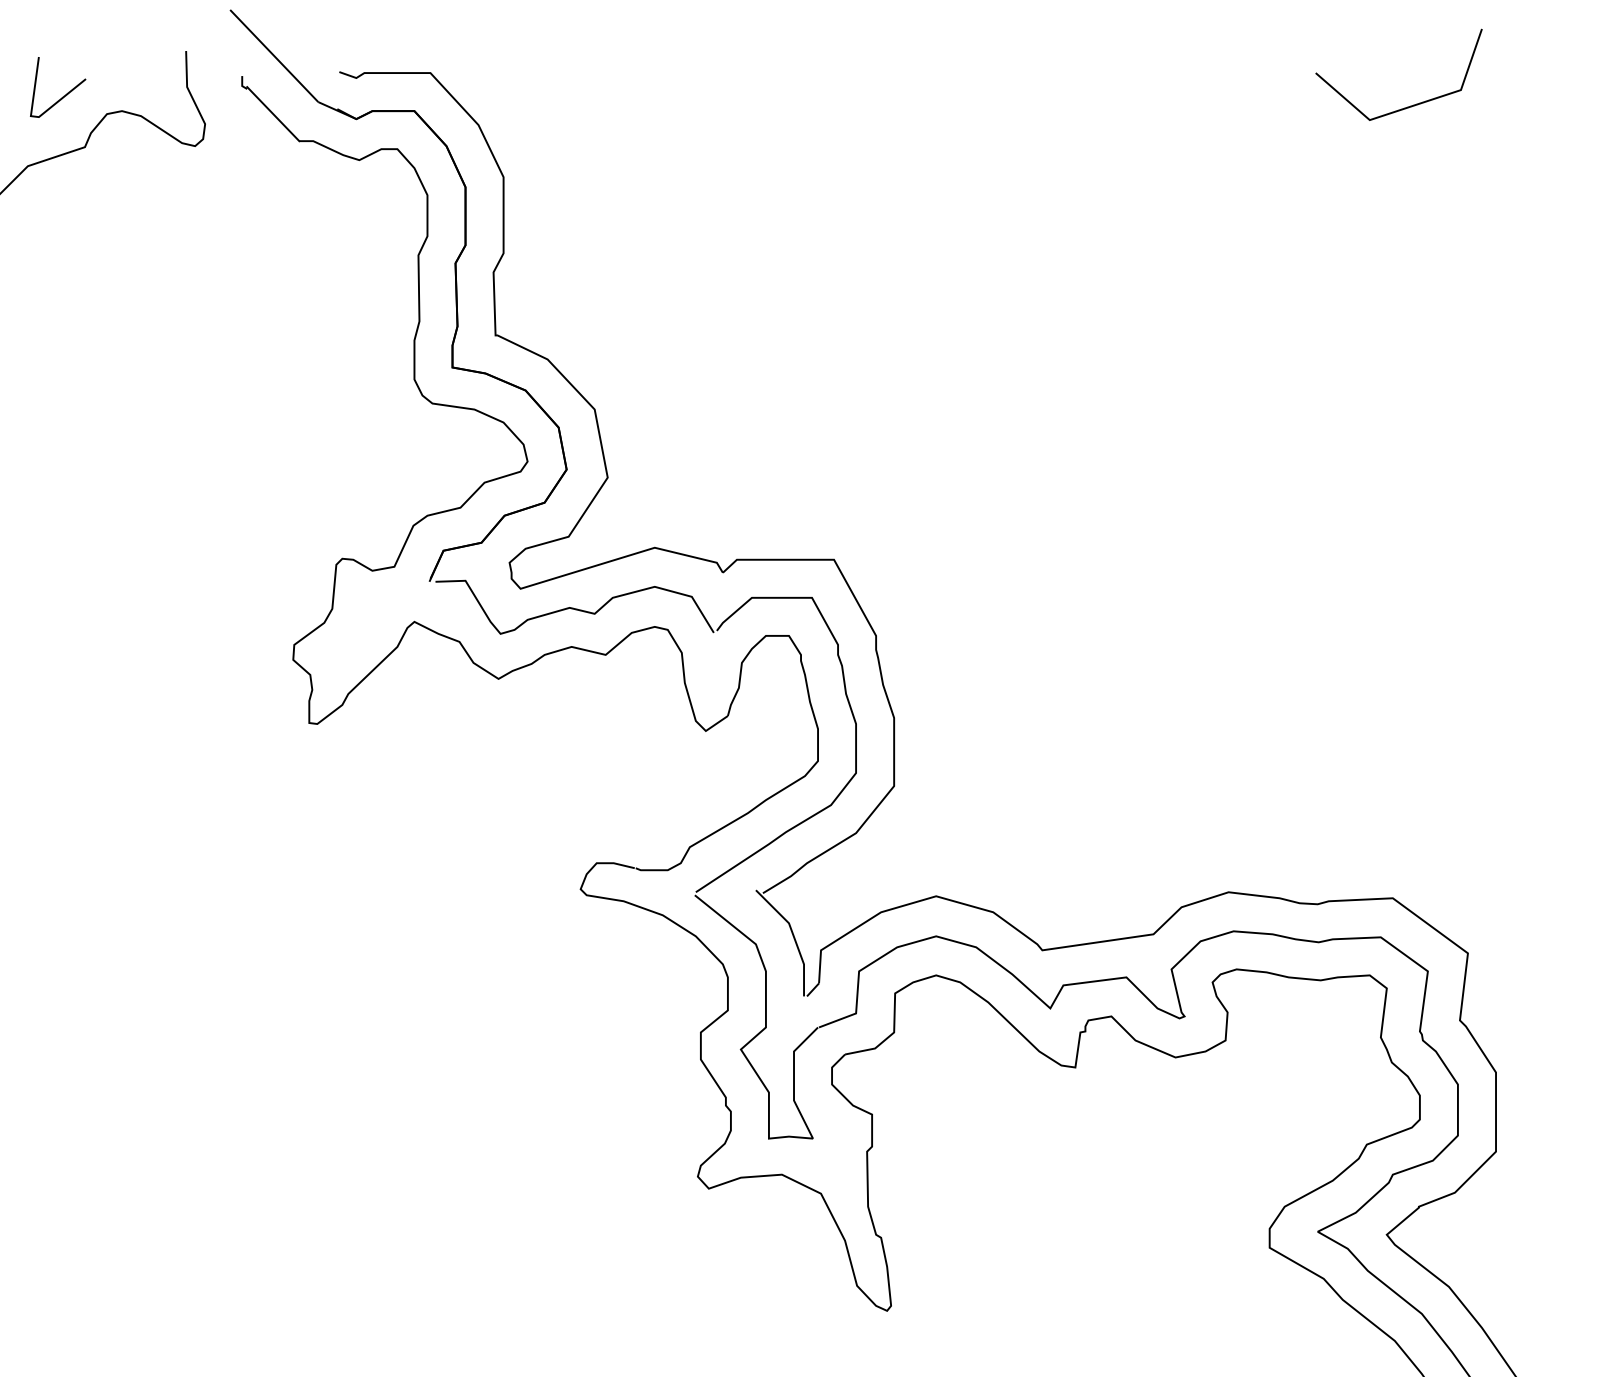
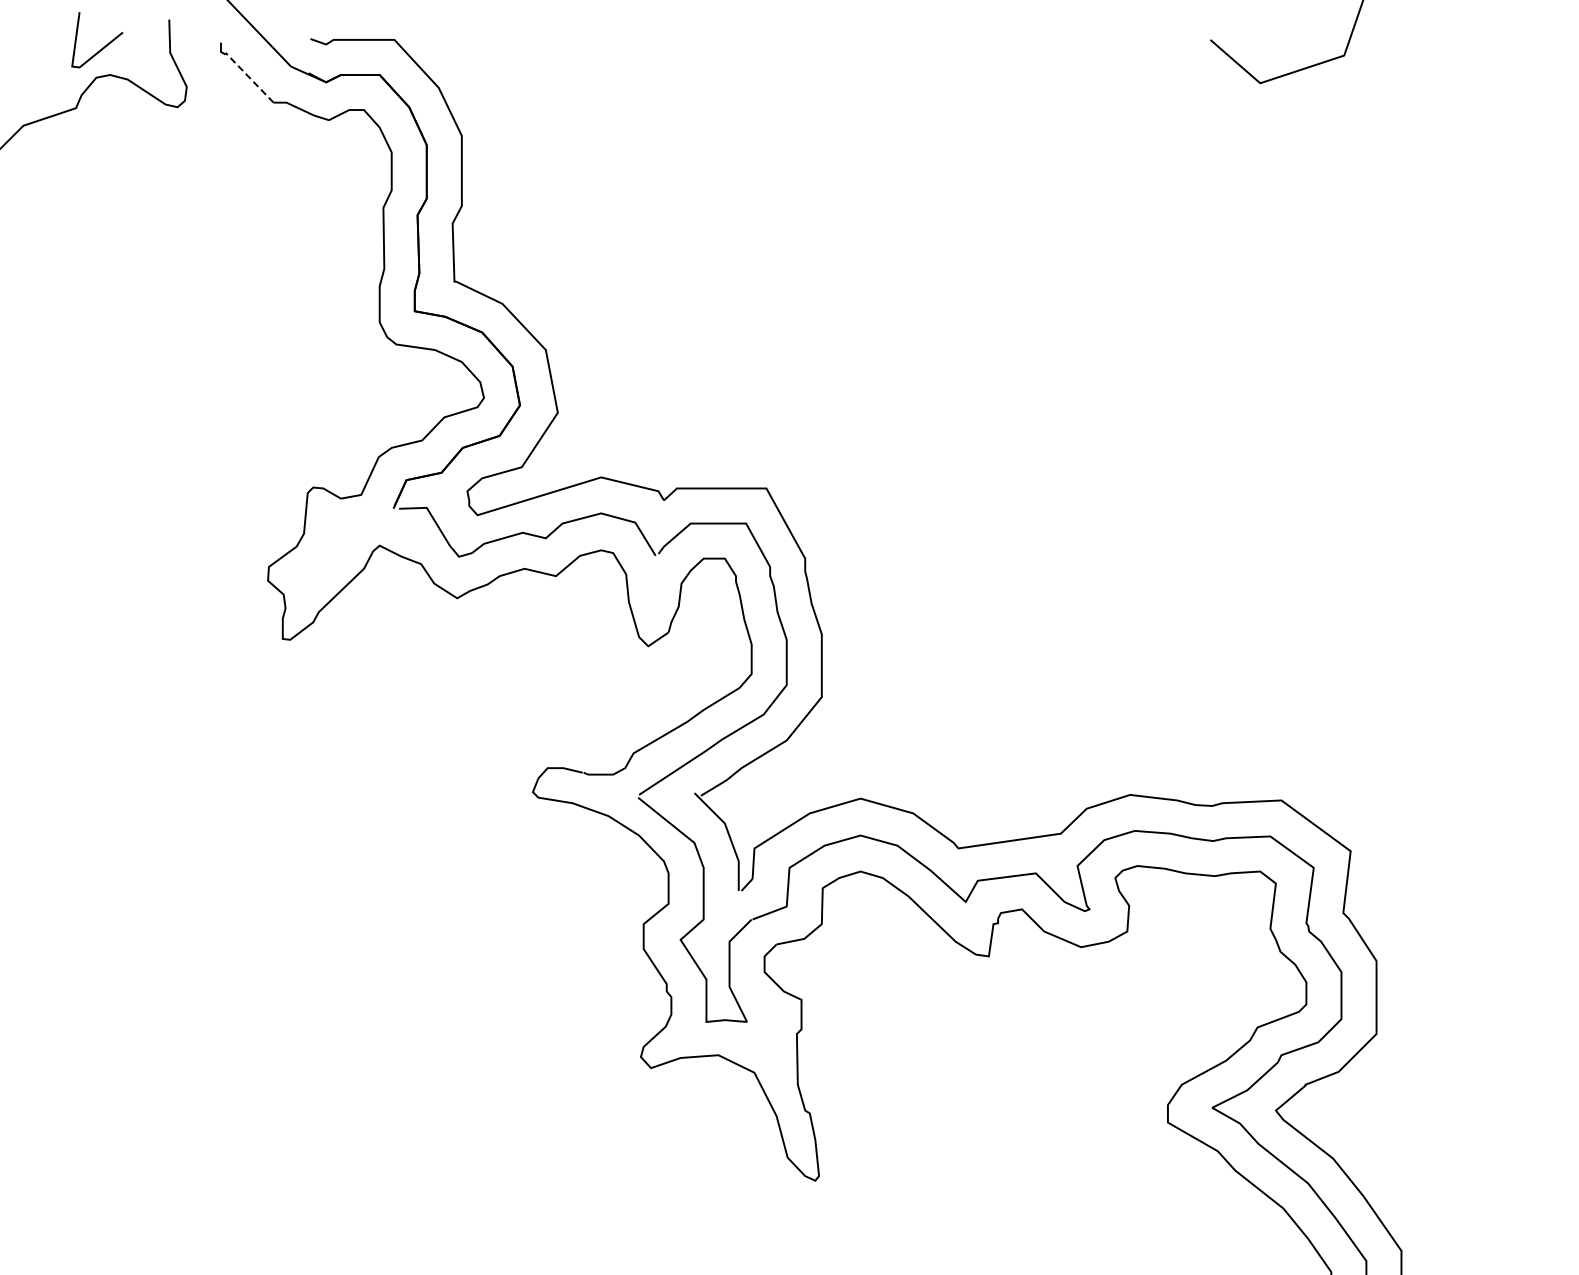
line: (64, 94) -> (103, 46), moved
line: (273, 113) -> (249, 77), solid -> dashed

